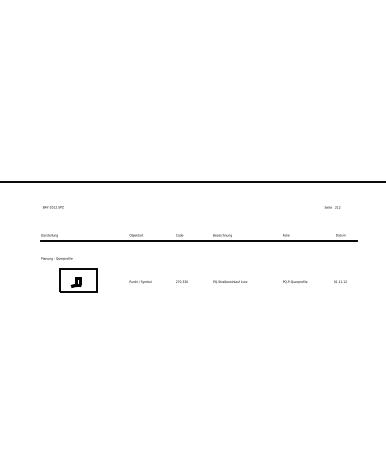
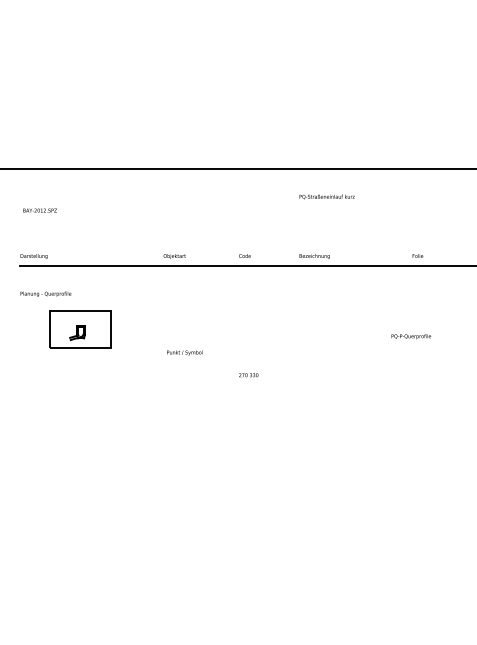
text: (140, 281) -> (184, 352), moved
text: (181, 281) -> (248, 374), moved
text: (230, 281) -> (327, 196), moved
text: (295, 281) -> (411, 335), moved

